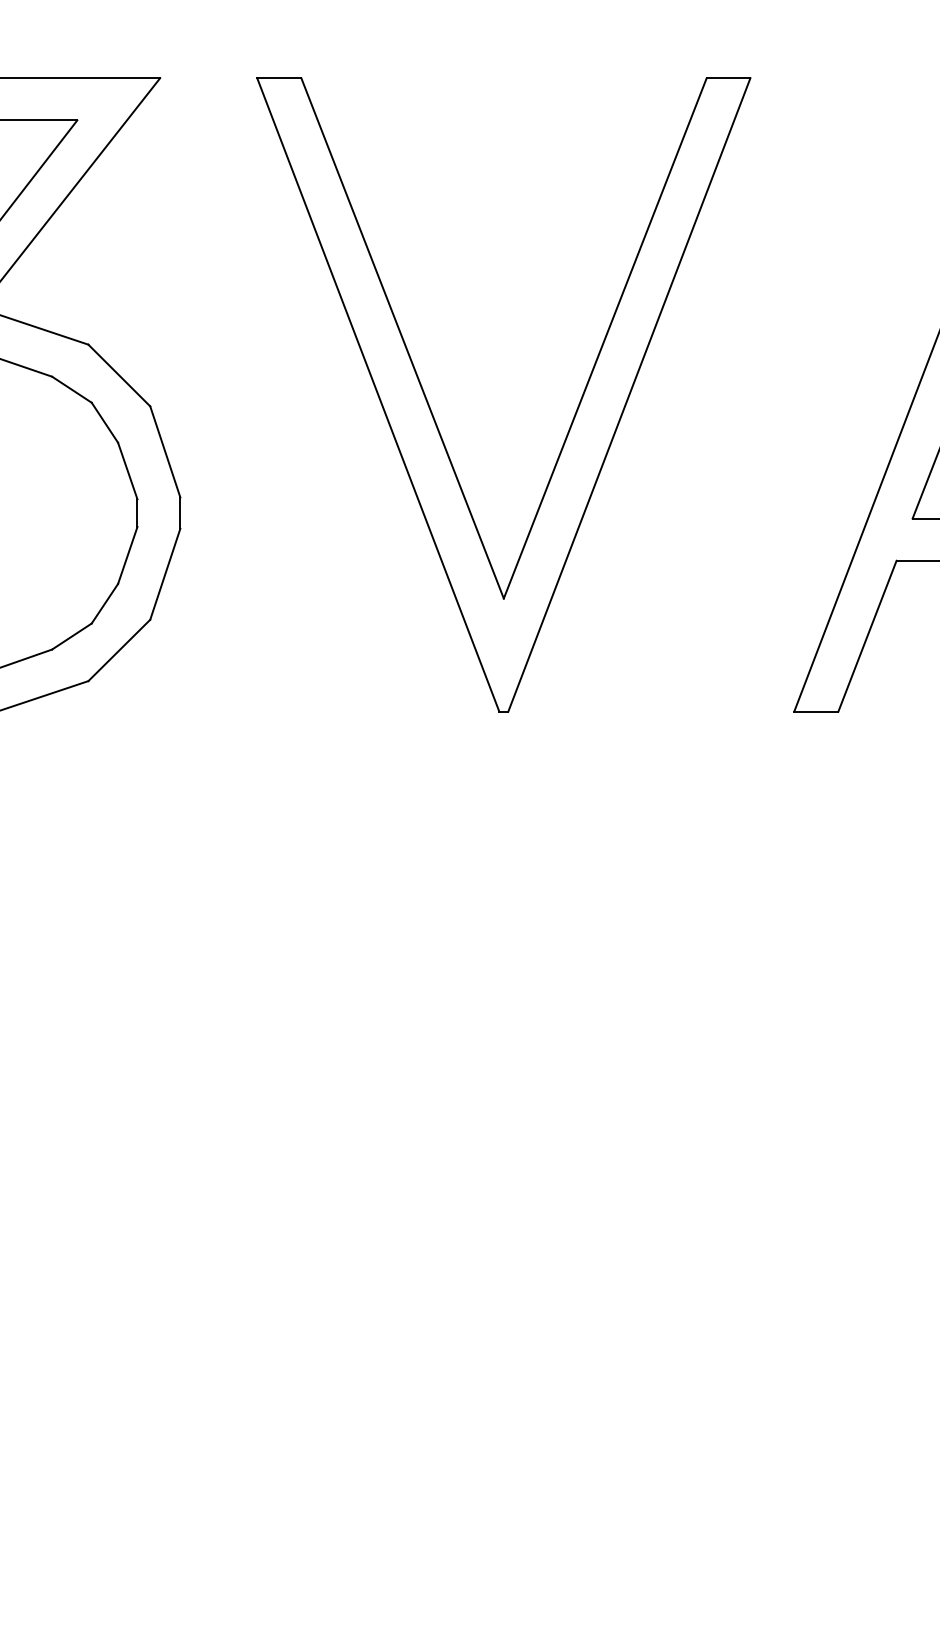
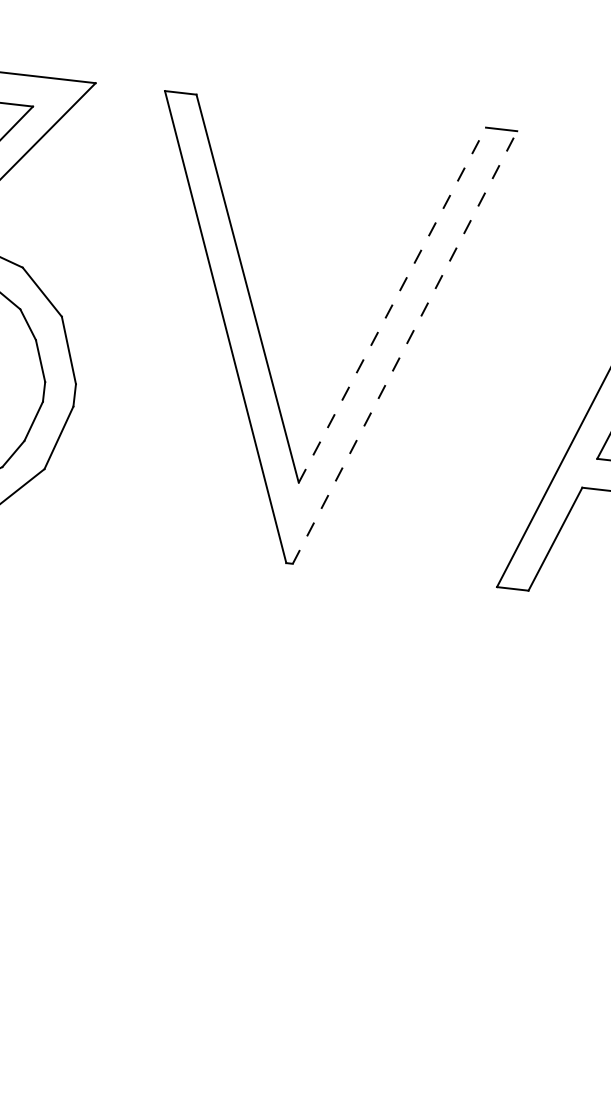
line: (605, 337) -> (392, 304), solid -> dashed
line: (629, 394) -> (405, 347), solid -> dashed

